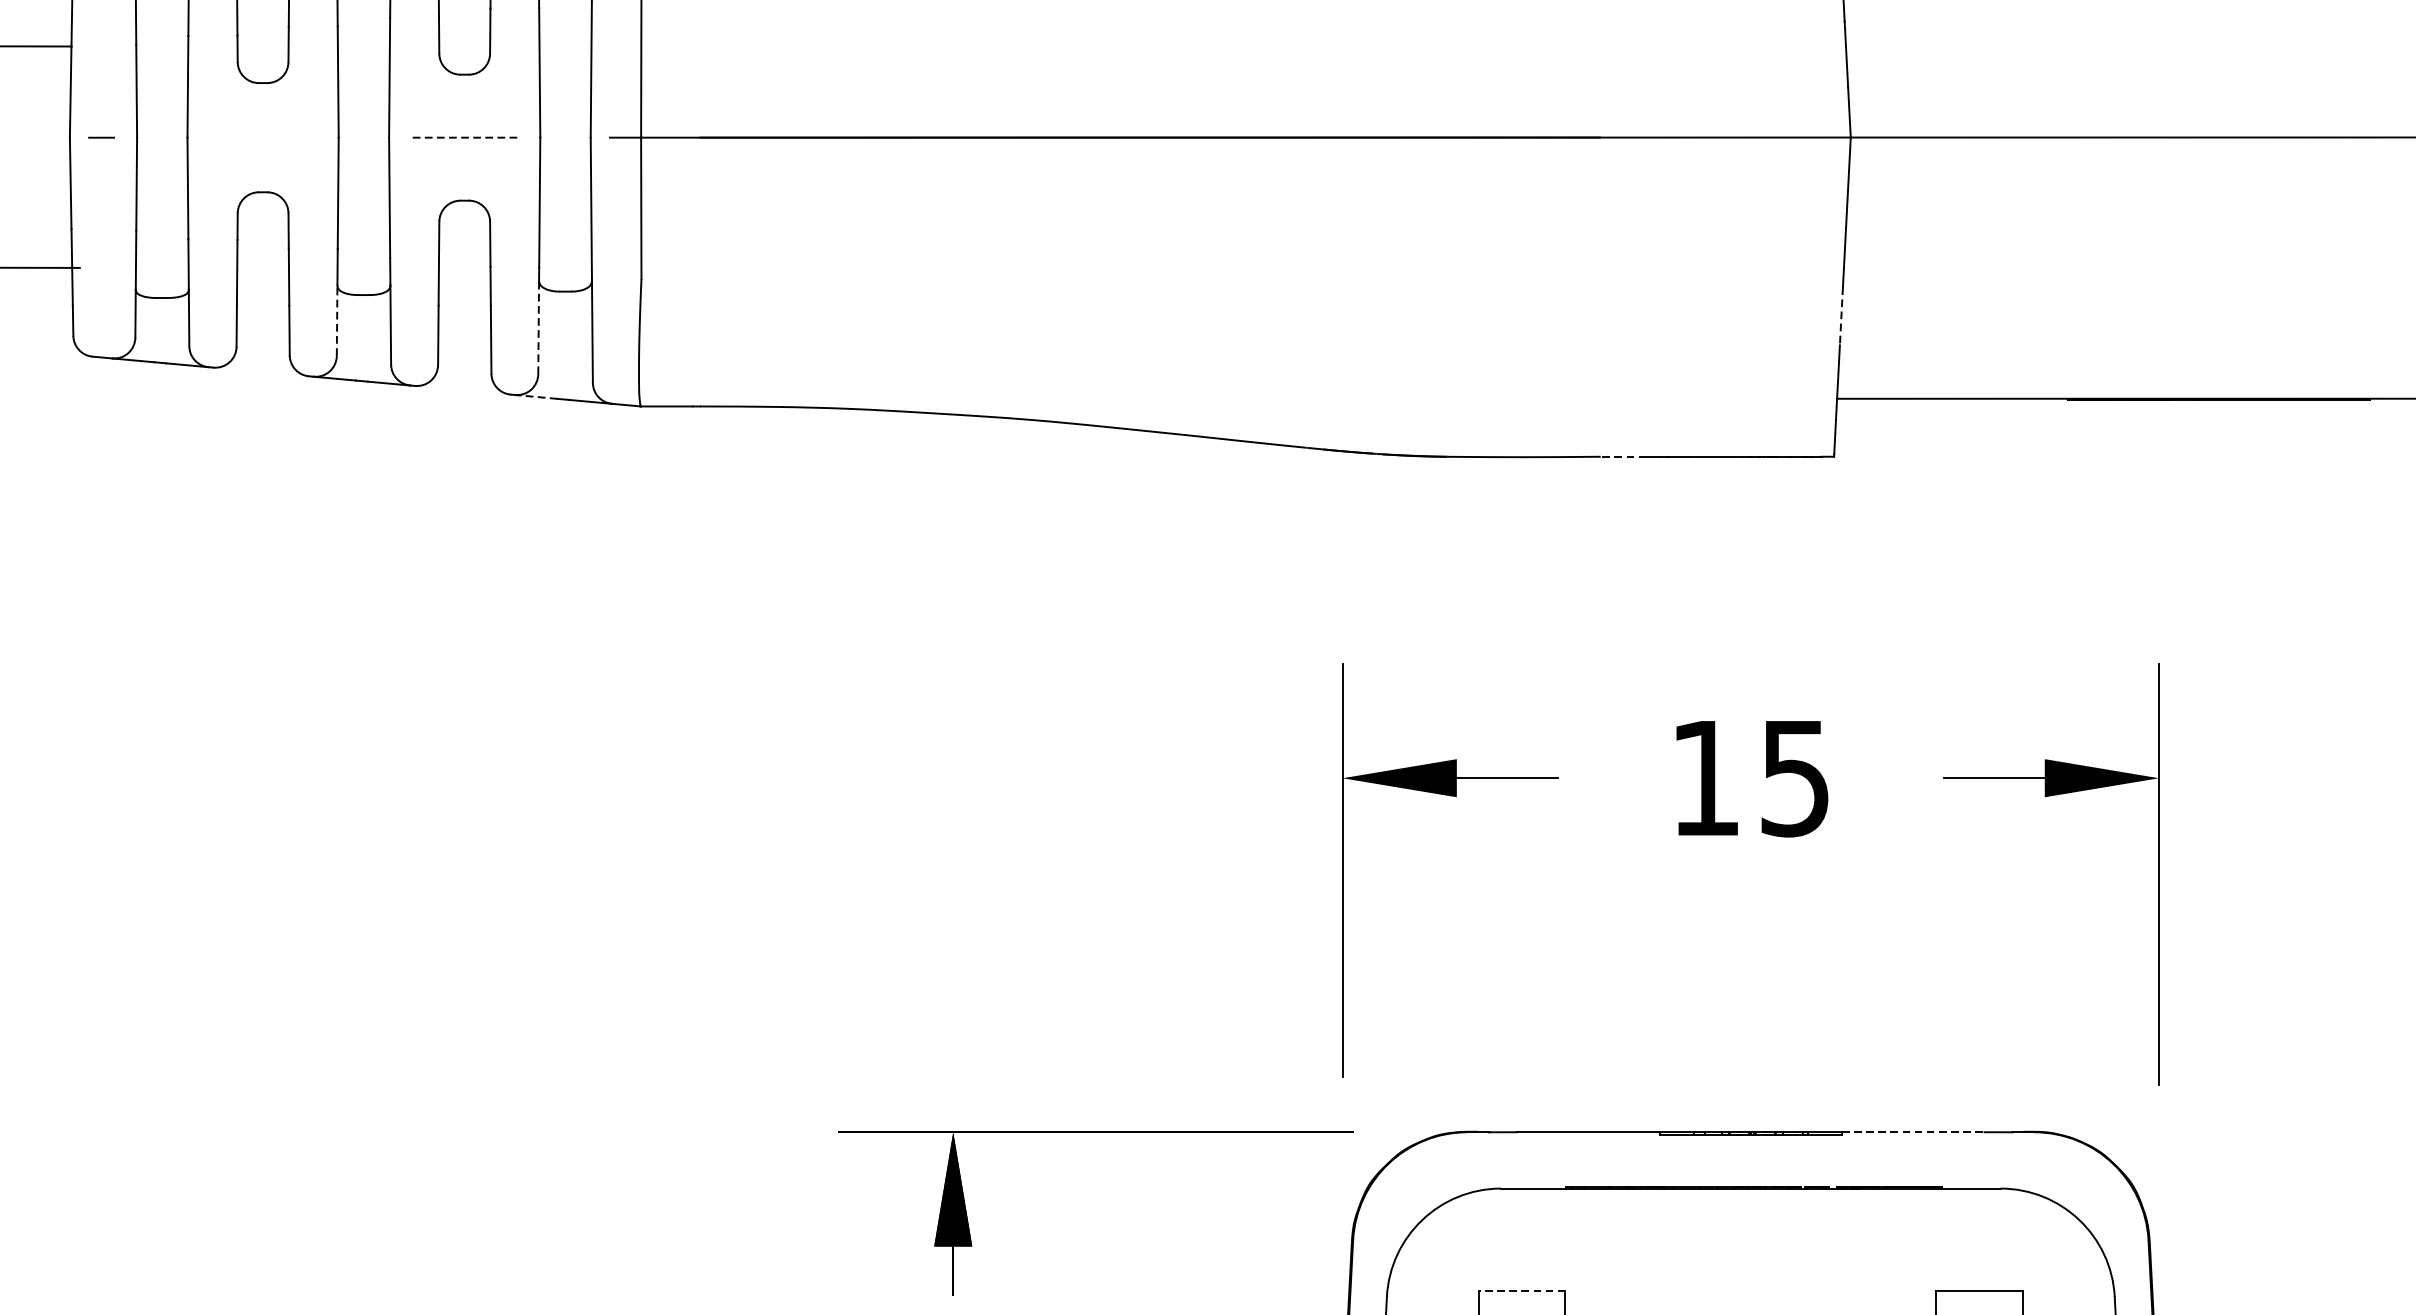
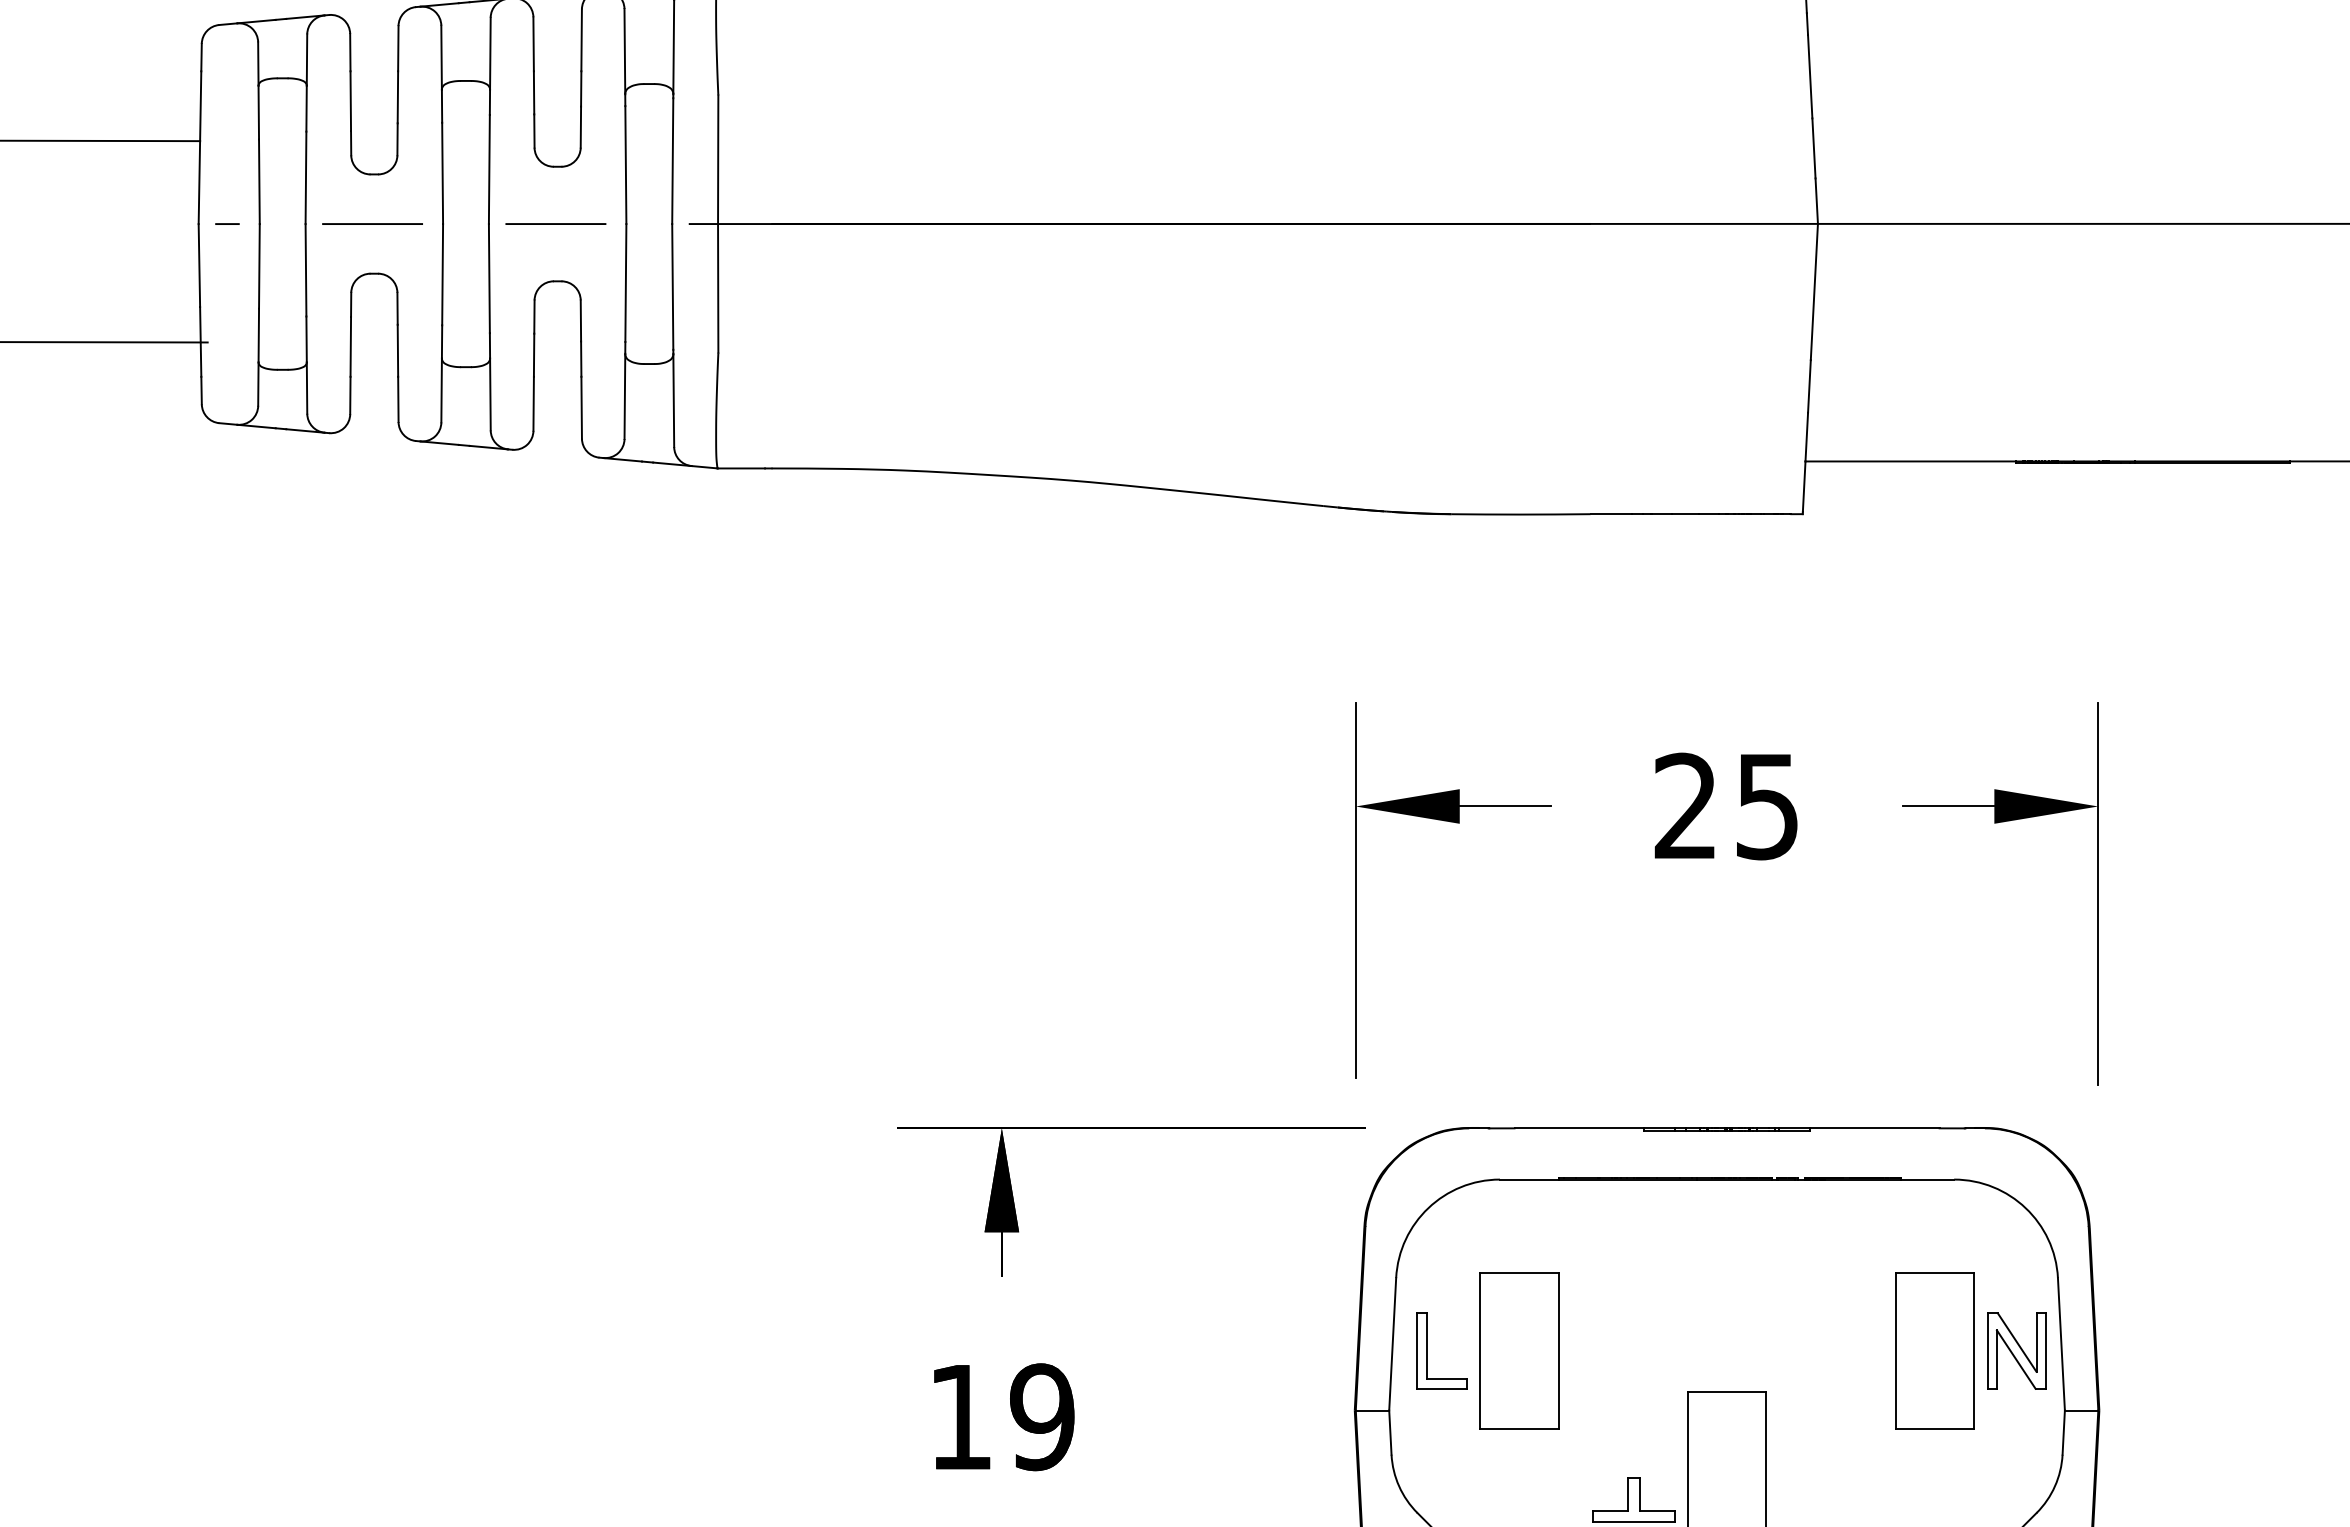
line: (261, 138) -> (372, 224), added
line: (462, 138) -> (555, 224), dashed -> solid
line: (1841, 316) -> (1809, 386), dashed -> solid
line: (336, 319) -> (441, 389), dashed -> solid
line: (538, 327) -> (624, 396), dashed -> solid
line: (536, 396) -> (622, 459), dashed -> solid
line: (1623, 457) -> (1611, 514), dashed -> solid
text: (1704, 777) -> (1684, 805), 15 -> 25
line: (1912, 1132) -> (1874, 1128), dashed -> solid
line: (1521, 1291) -> (1518, 1273), dashed -> solid

